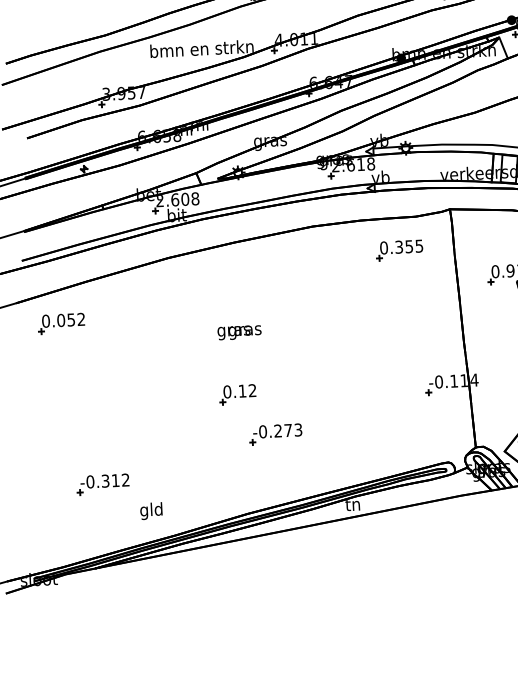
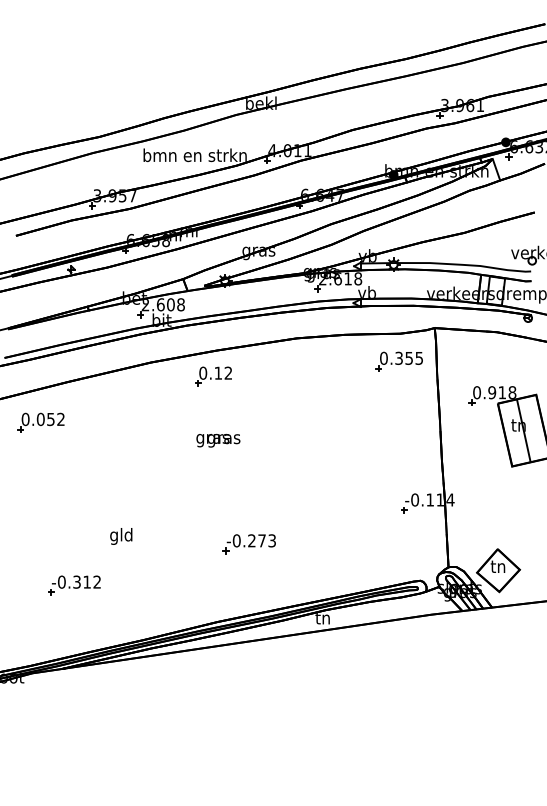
part: (398, 250) -> (398, 361), moved
part: (237, 394) -> (213, 376), moved
text: (151, 511) -> (121, 536), moved

